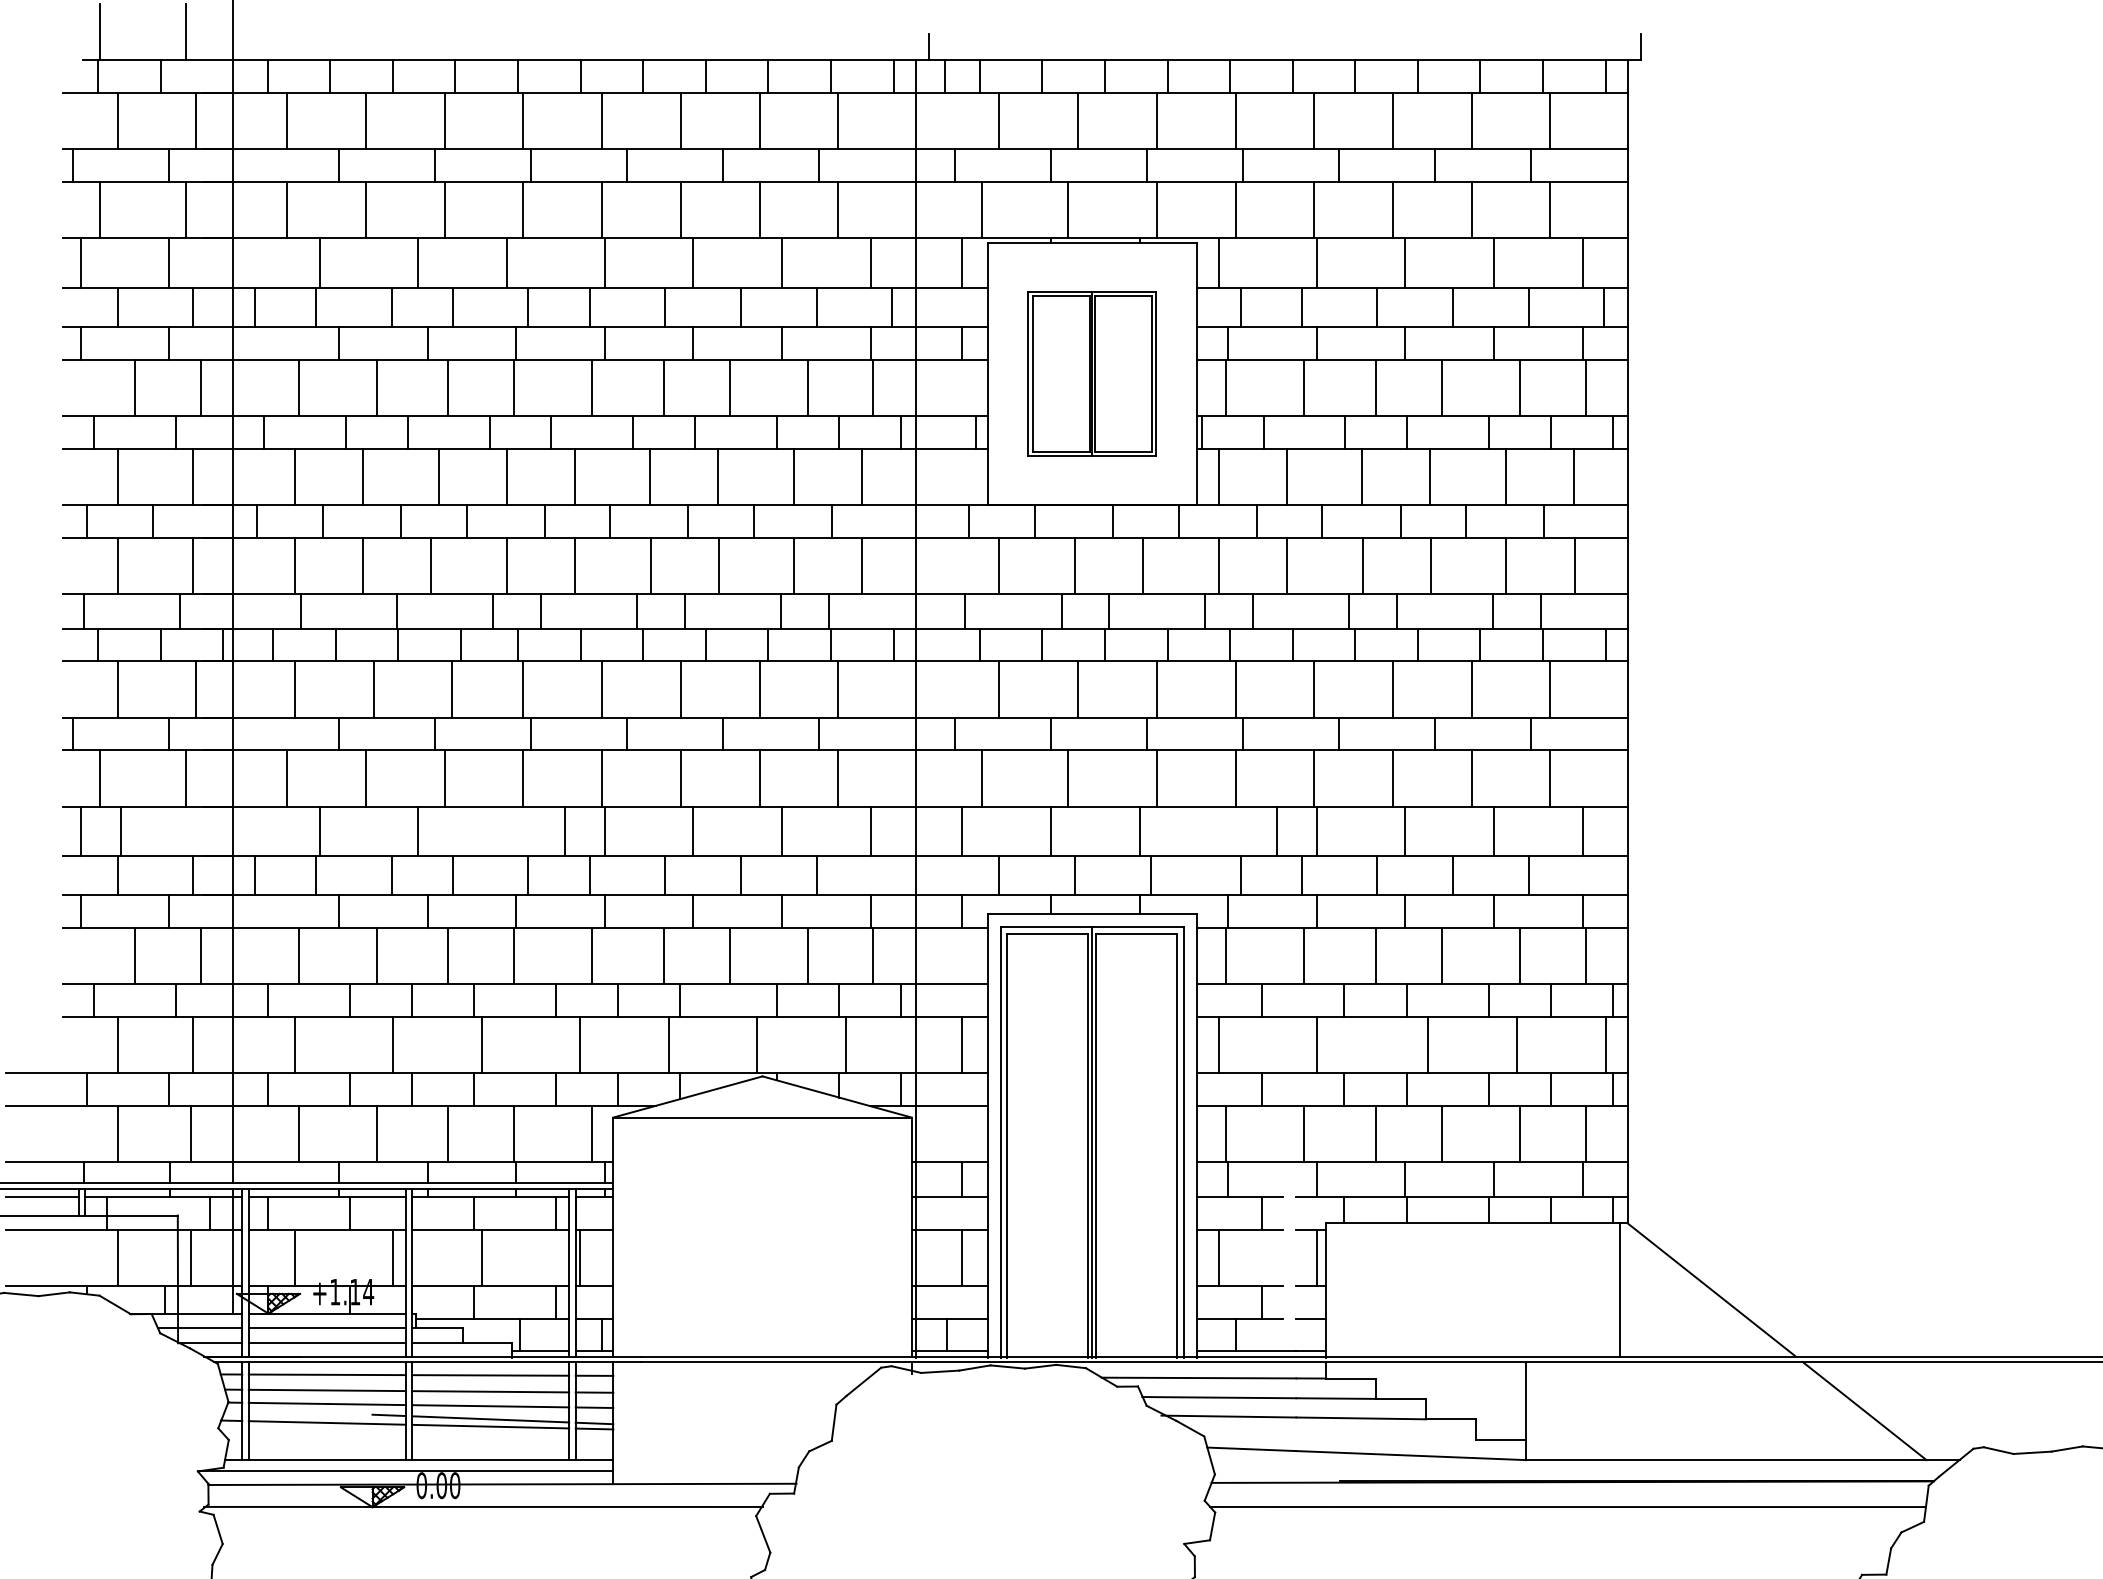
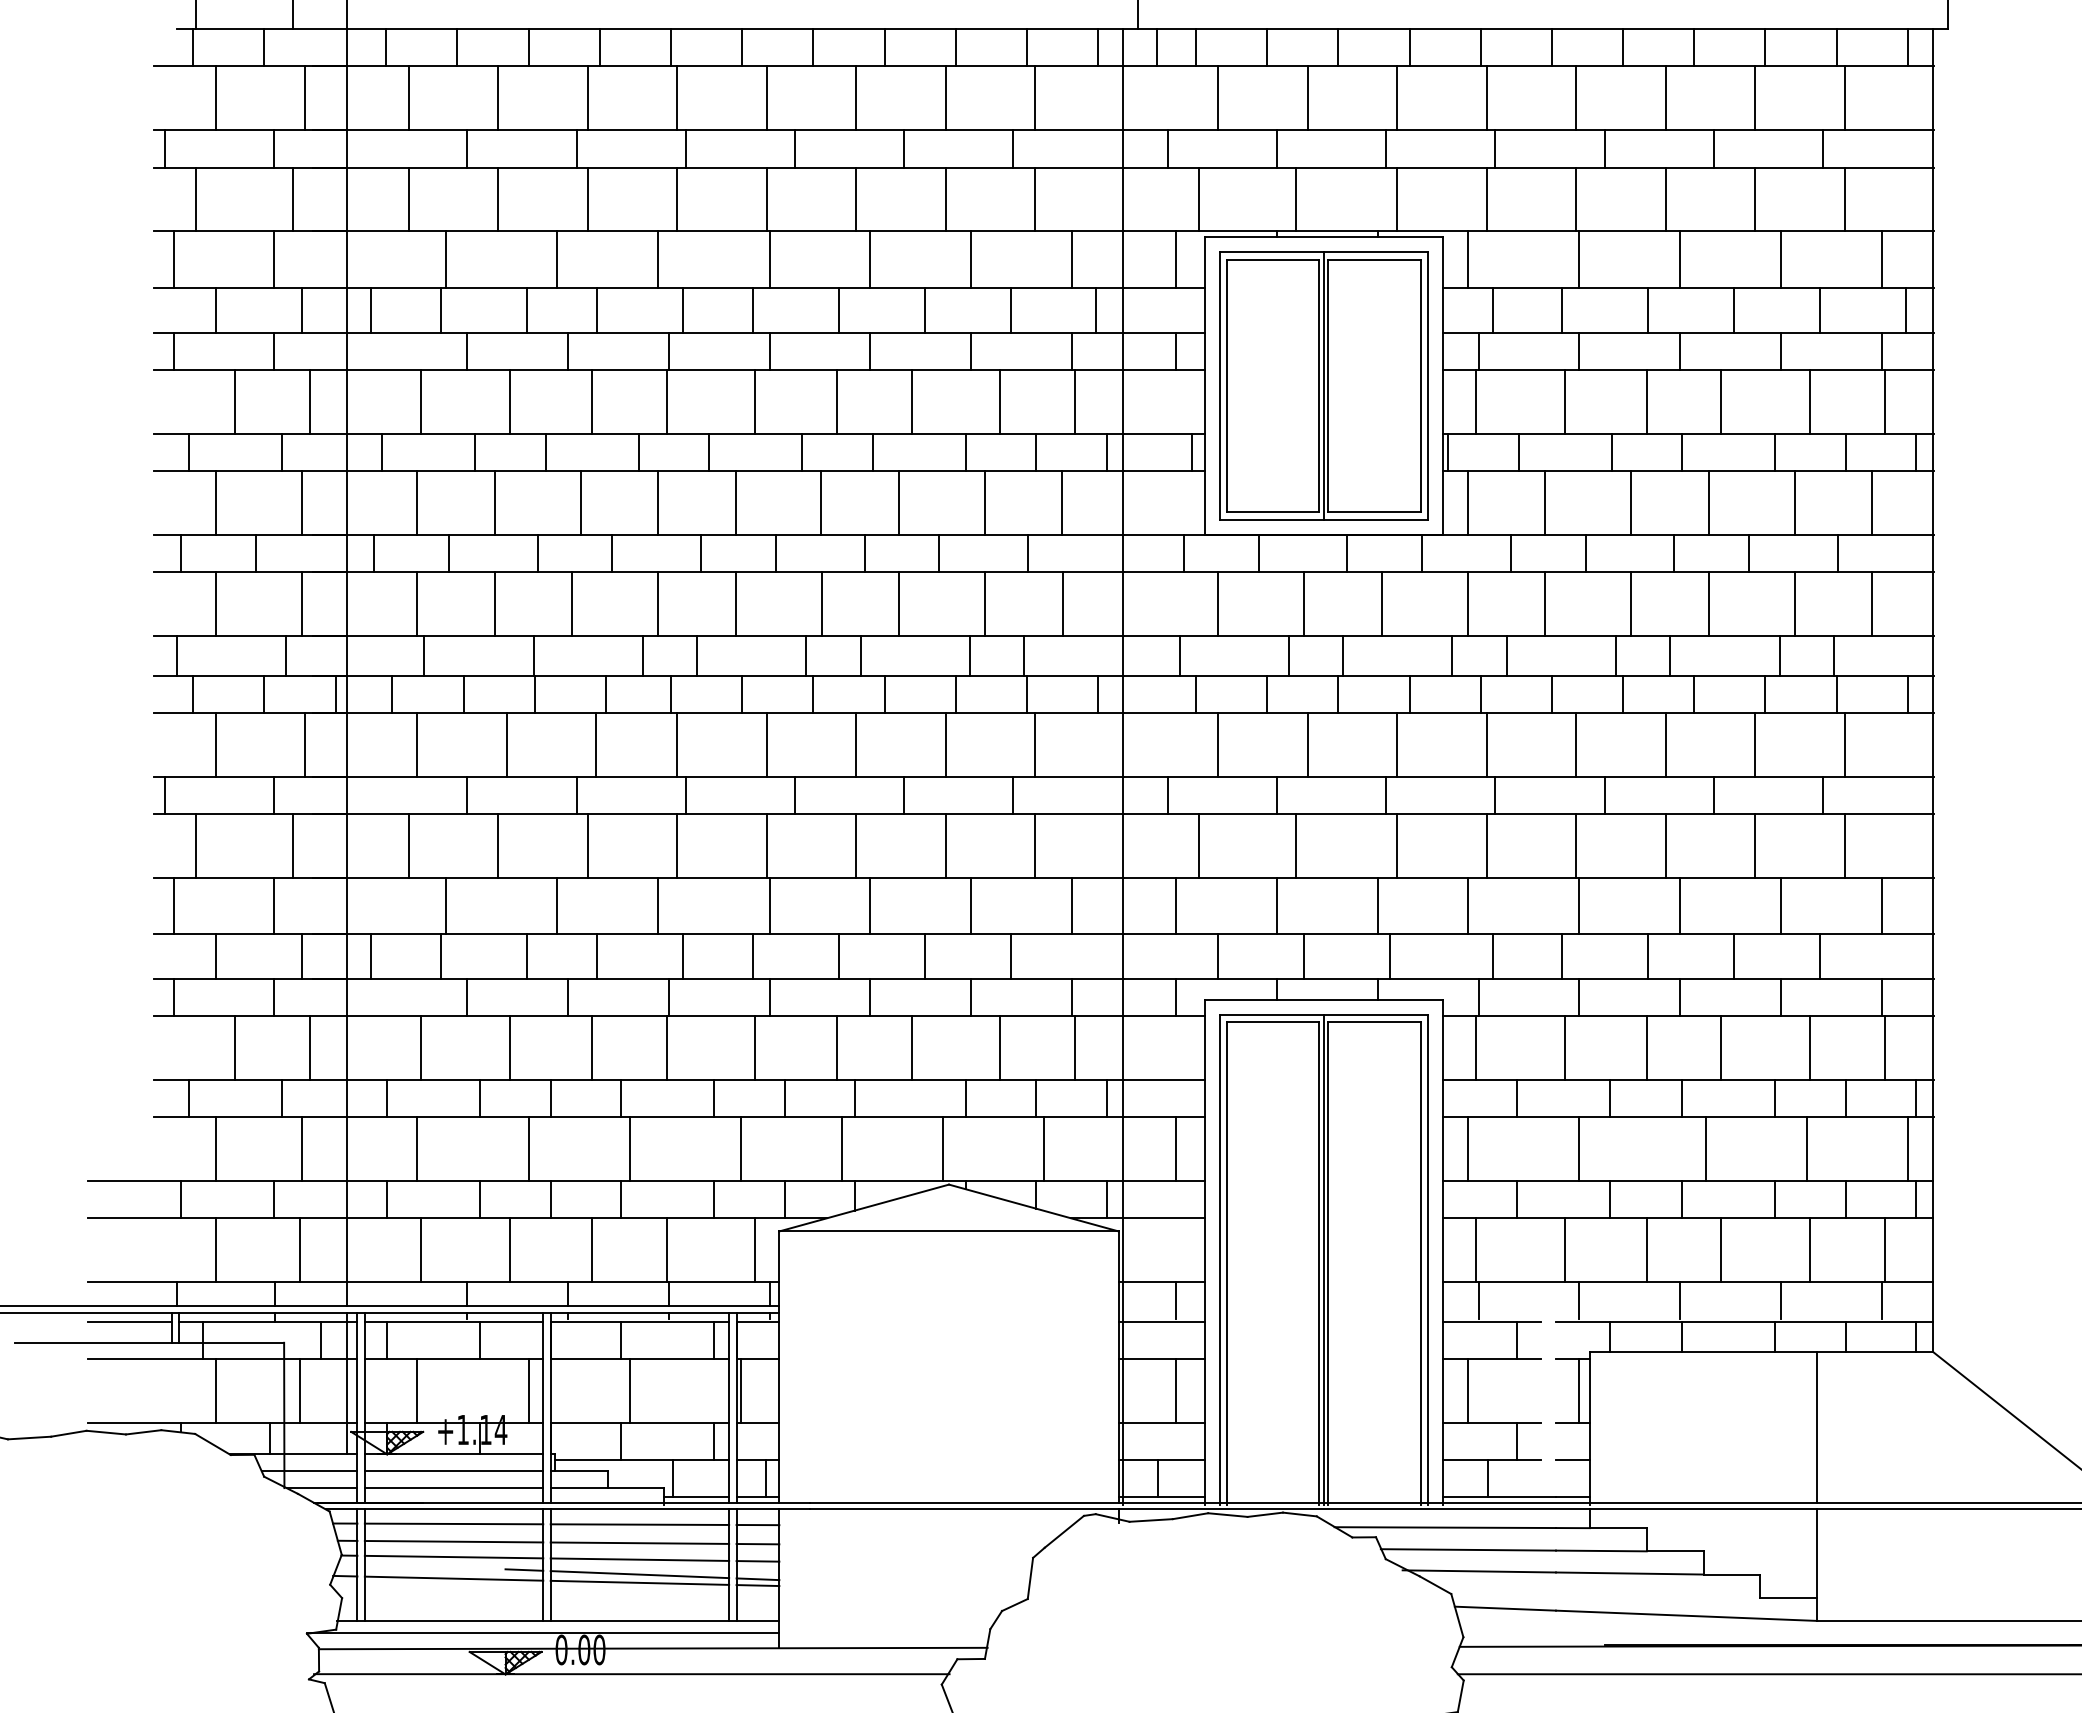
part: (1092, 373) -> (1324, 385), size x1.43
line: (121, 831) -> (274, 906), moved
line: (564, 831) -> (657, 906), moved
line: (1276, 831) -> (1467, 906), moved
line: (1620, 1289) -> (1817, 1426), moved

